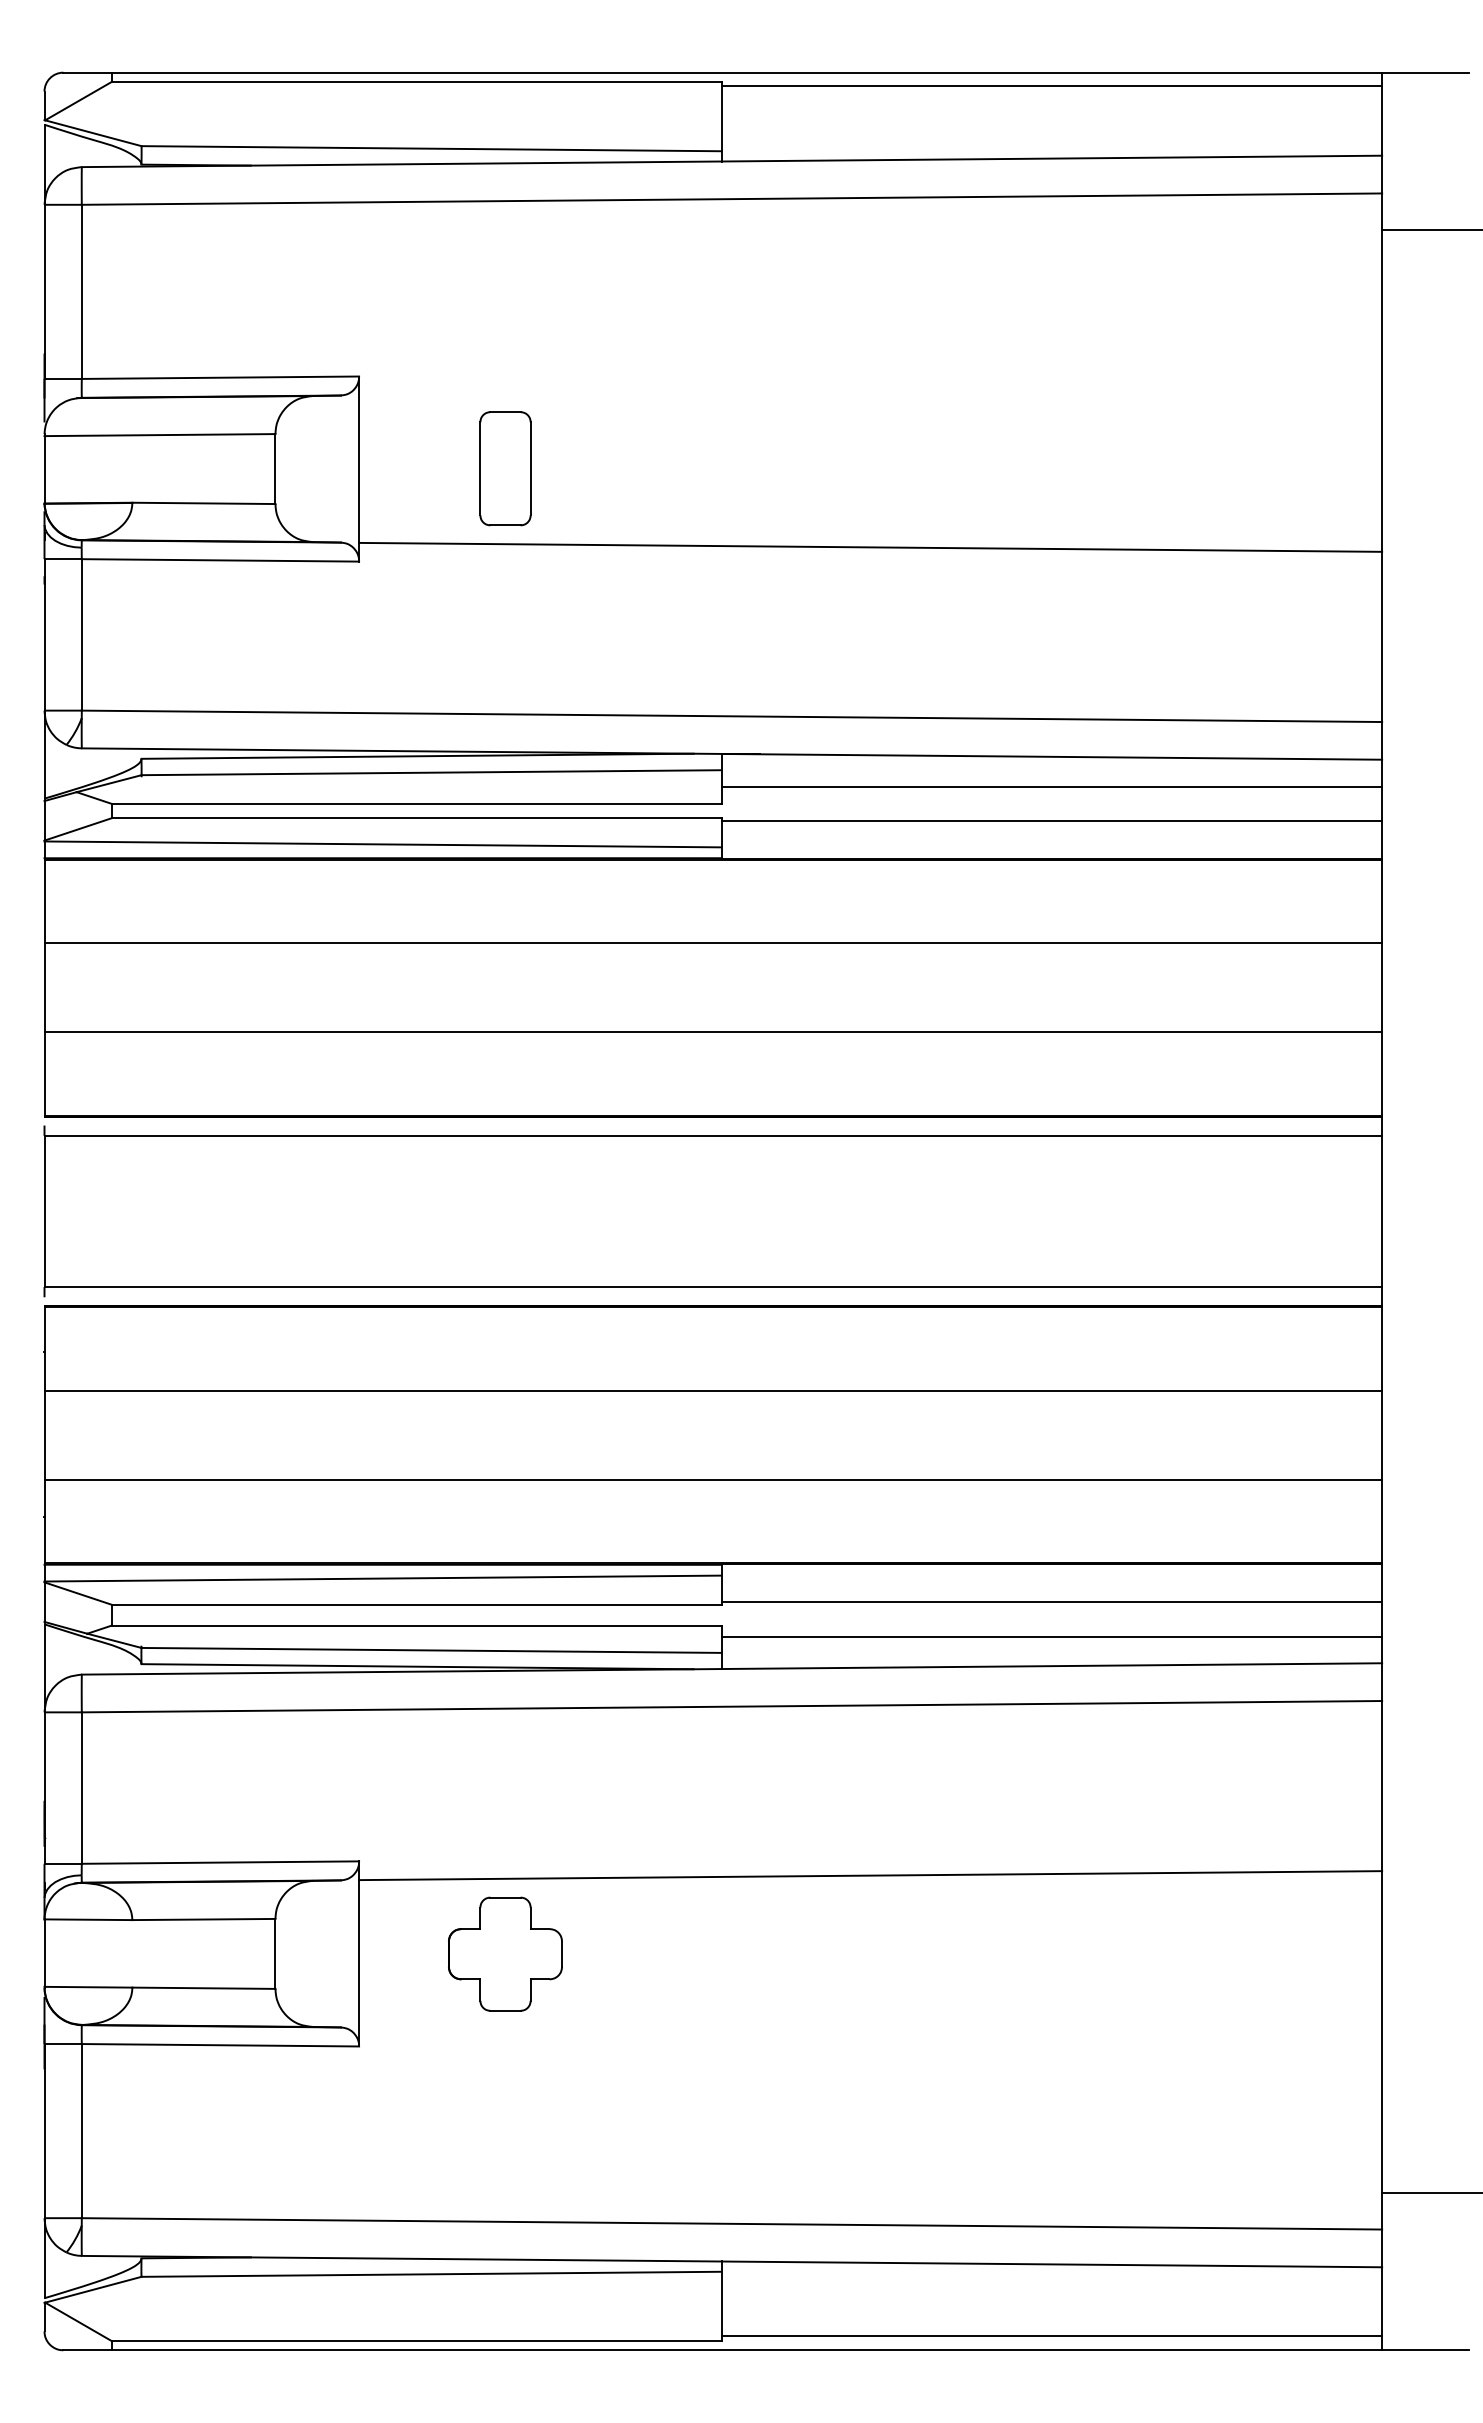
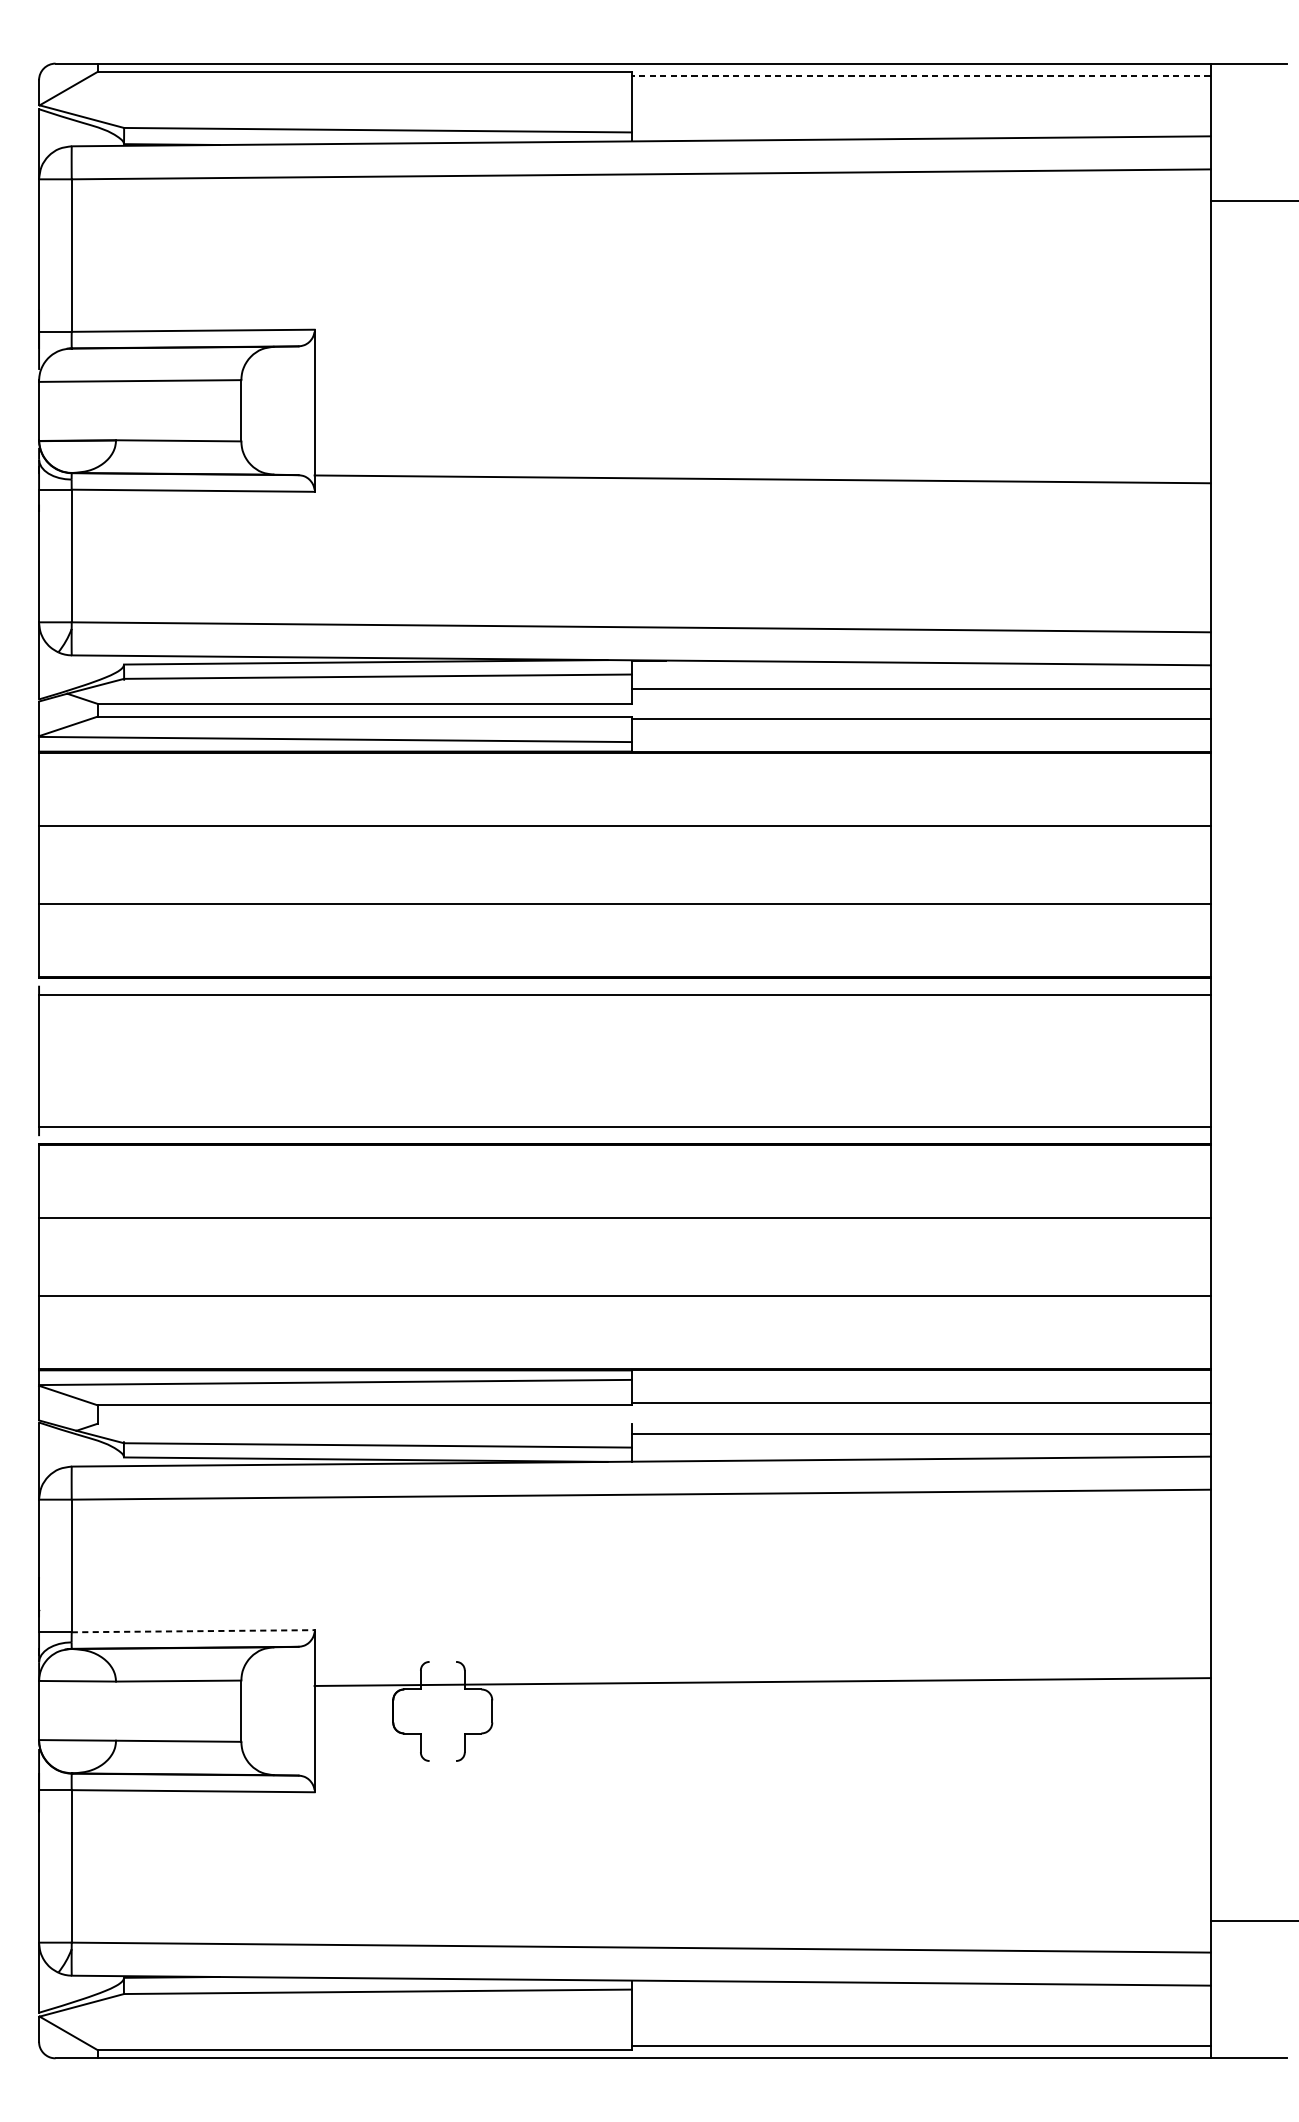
line: (1051, 86) -> (920, 75), solid -> dashed
part: (505, 468) -> (442, 410), removed
line: (416, 1625) -> (364, 1423), removed
line: (220, 1862) -> (193, 1631), solid -> dashed
line: (870, 1875) -> (762, 1681), moved
line: (505, 1897) -> (442, 1661), removed
line: (505, 2010) -> (442, 1760), removed

